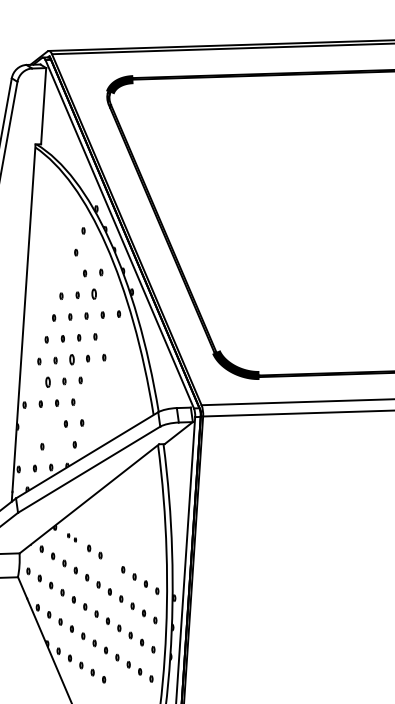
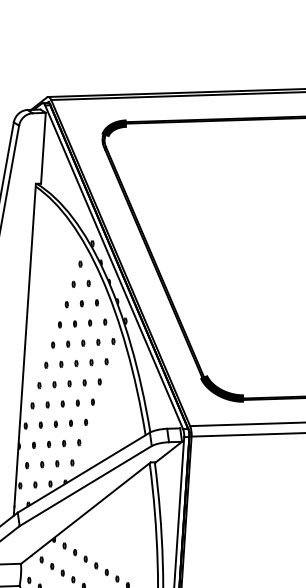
part: (92, 251) -> (88, 283), added
part: (68, 274) -> (66, 304), added
part: (110, 293) -> (105, 322), added
part: (93, 294) -> (89, 323), size x0.62
part: (111, 335) -> (106, 361), added
part: (71, 359) -> (69, 383), size x0.62
part: (96, 379) -> (92, 402), added
part: (48, 382) -> (47, 405), size x0.62
part: (31, 383) -> (32, 405), added
part: (89, 400) -> (86, 421), added
part: (49, 424) -> (48, 444), added
part: (33, 425) -> (34, 444), added
part: (58, 445) -> (57, 463), added
part: (26, 447) -> (27, 465), added
part: (71, 537) -> (69, 549), size x1.67
part: (111, 562) -> (106, 572), added

